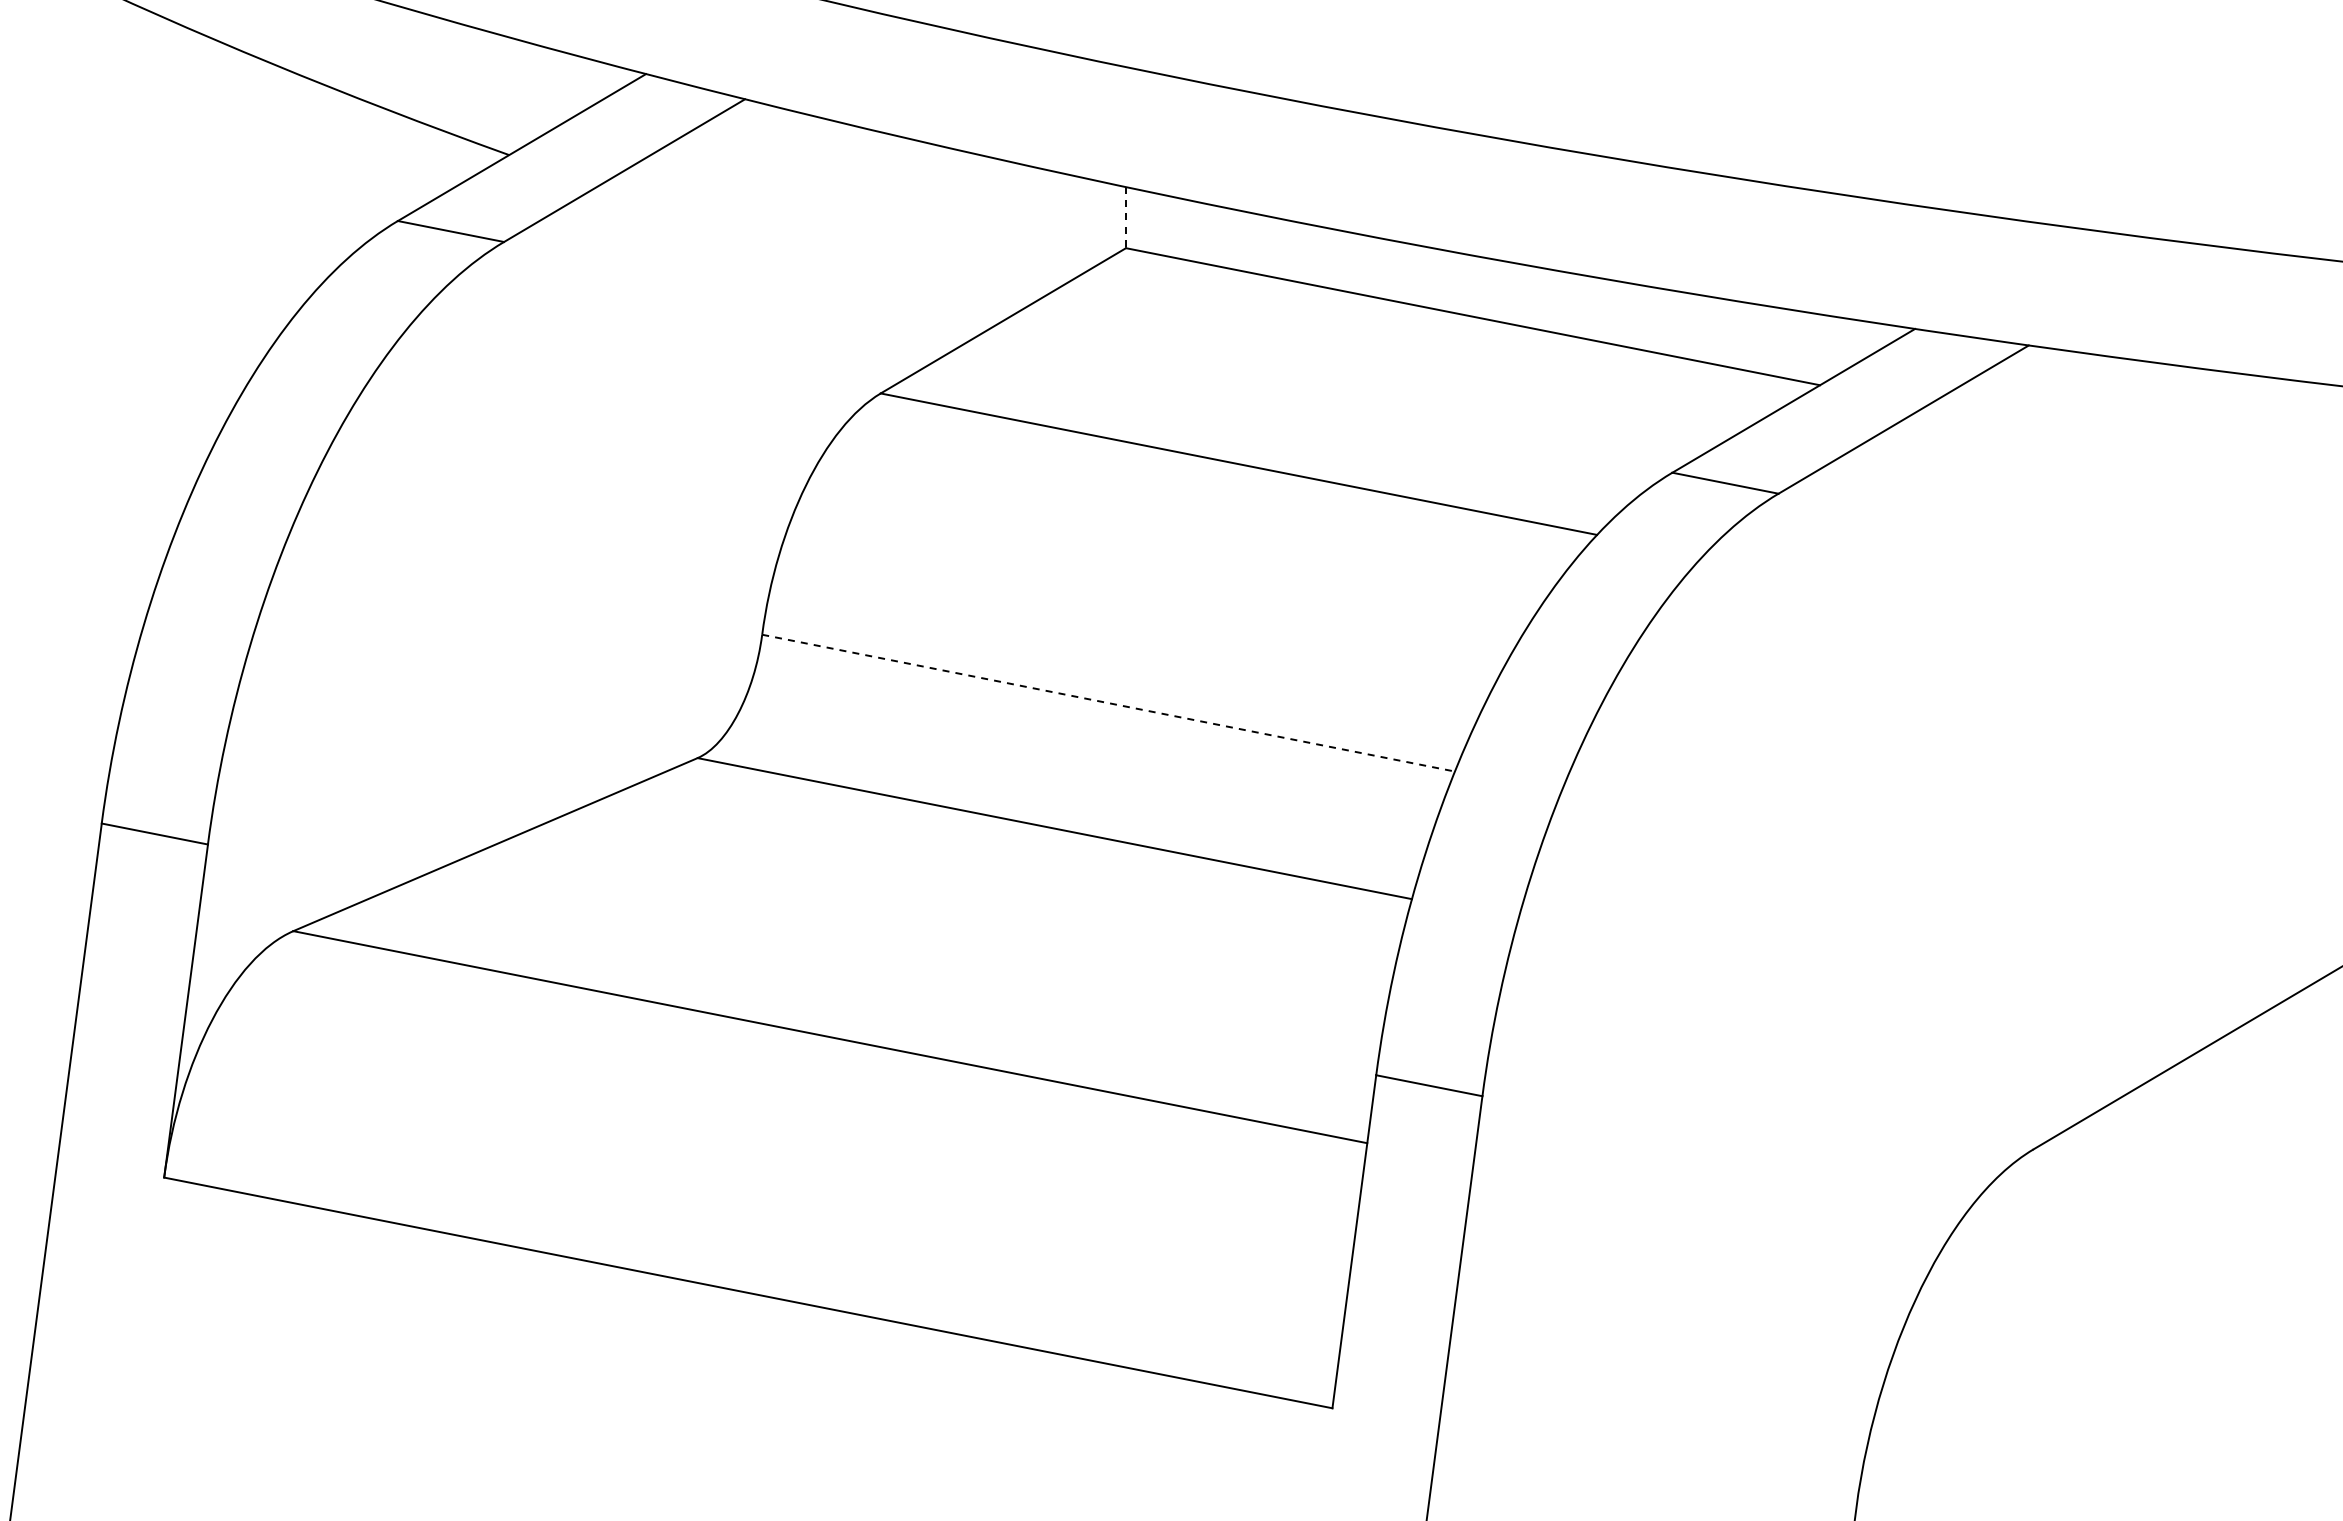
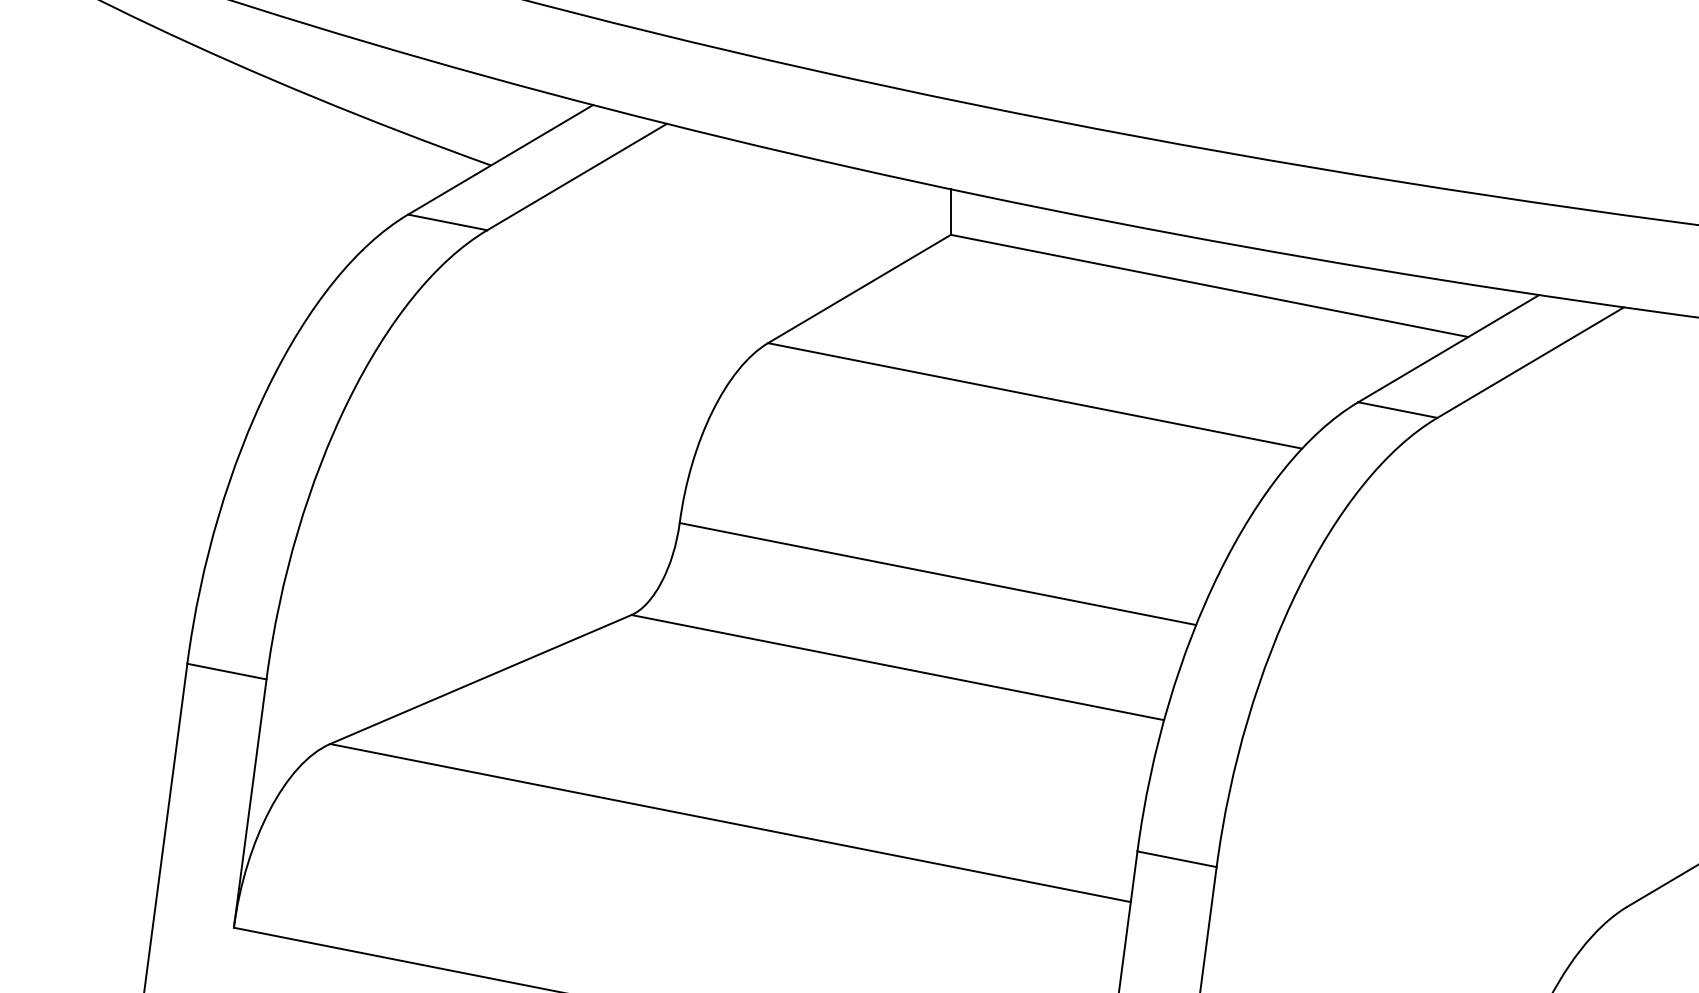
line: (1125, 217) -> (950, 211), dashed -> solid
line: (1109, 703) -> (938, 574), dashed -> solid

